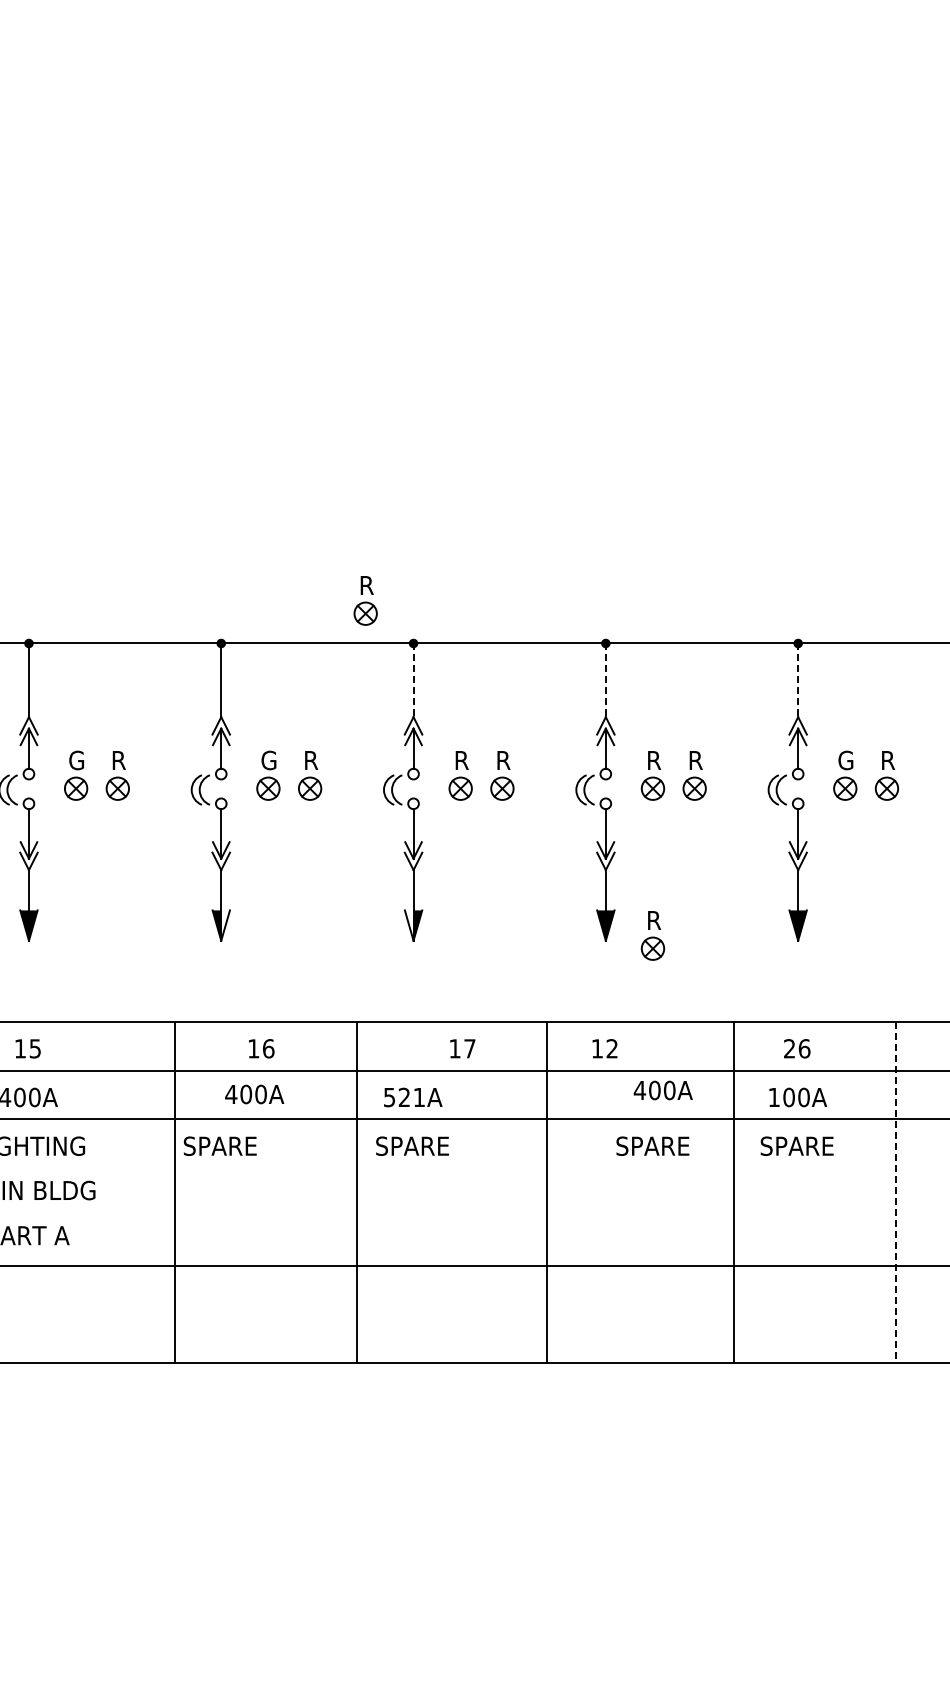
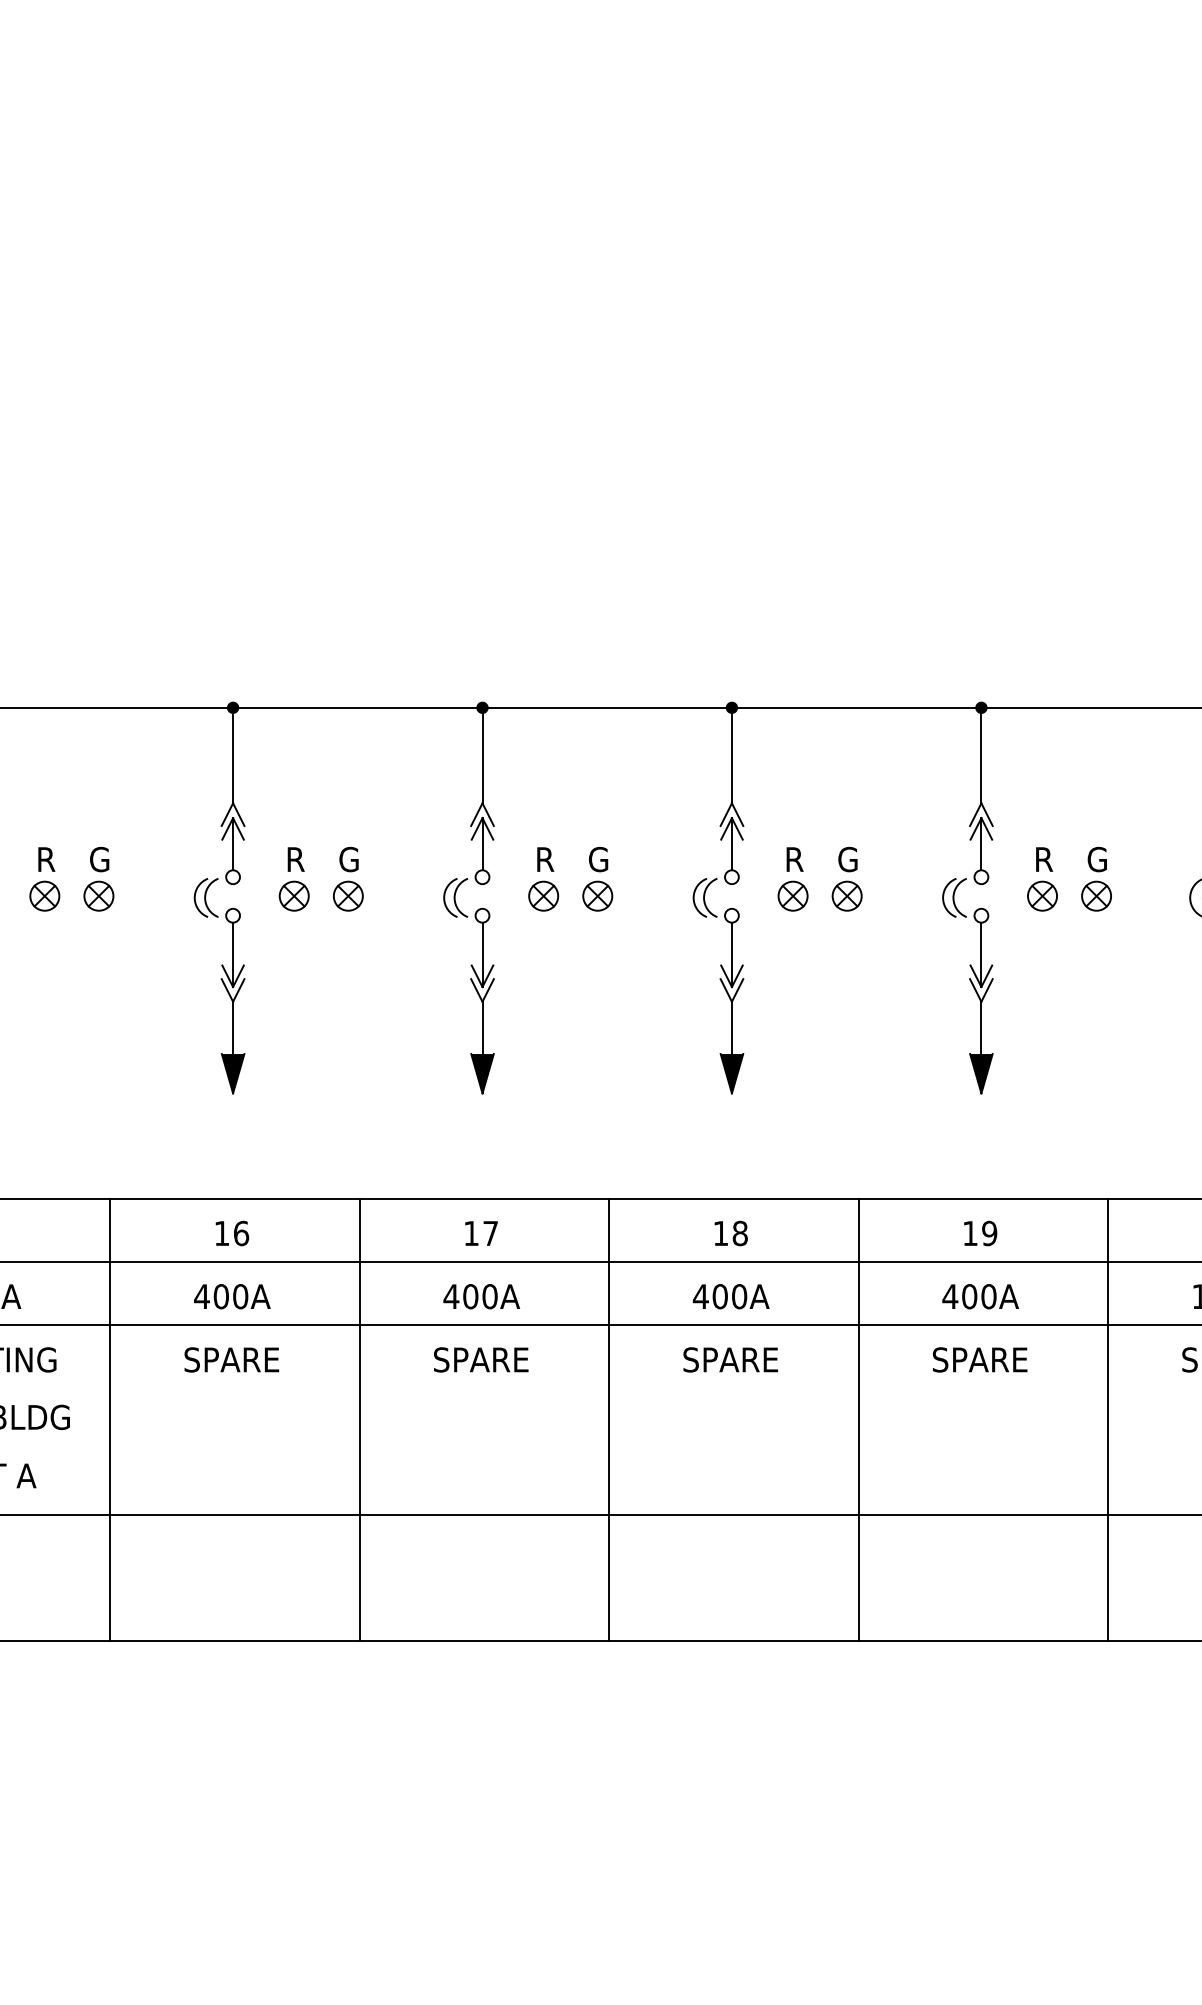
part: (365, 600) -> (420, 652), removed
line: (413, 680) -> (482, 755), dashed -> solid
line: (605, 680) -> (731, 755), dashed -> solid
line: (798, 680) -> (981, 755), dashed -> solid
text: (76, 760) -> (45, 859), G -> R
text: (118, 760) -> (99, 859), R -> G
text: (268, 760) -> (294, 859), G -> R
text: (310, 760) -> (348, 859), R -> G
text: (502, 760) -> (597, 859), R -> G
text: (694, 760) -> (846, 859), R -> G
text: (845, 760) -> (1042, 859), G -> R
text: (887, 760) -> (1097, 859), R -> G
fill: (225, 925) -> (238, 1073), added
fill: (408, 925) -> (475, 1073), added
part: (652, 935) -> (792, 1086), removed
text: (261, 1048) -> (232, 1233), moved
text: (462, 1048) -> (481, 1233), moved
text: (612, 1048) -> (740, 1233), 12 -> 18
text: (797, 1048) -> (980, 1233), 26 -> 19
text: (662, 1090) -> (730, 1296), moved
text: (254, 1094) -> (232, 1296), moved
text: (404, 1097) -> (470, 1296), 521A -> 400A
text: (774, 1097) -> (950, 1296), 100A -> 400A
text: (652, 1145) -> (730, 1358), moved
line: (174, 1191) -> (110, 1418), moved
line: (357, 1191) -> (360, 1418), moved
line: (547, 1191) -> (609, 1418), moved
line: (733, 1191) -> (858, 1418), moved
line: (895, 1192) -> (1107, 1419), dashed -> solid

